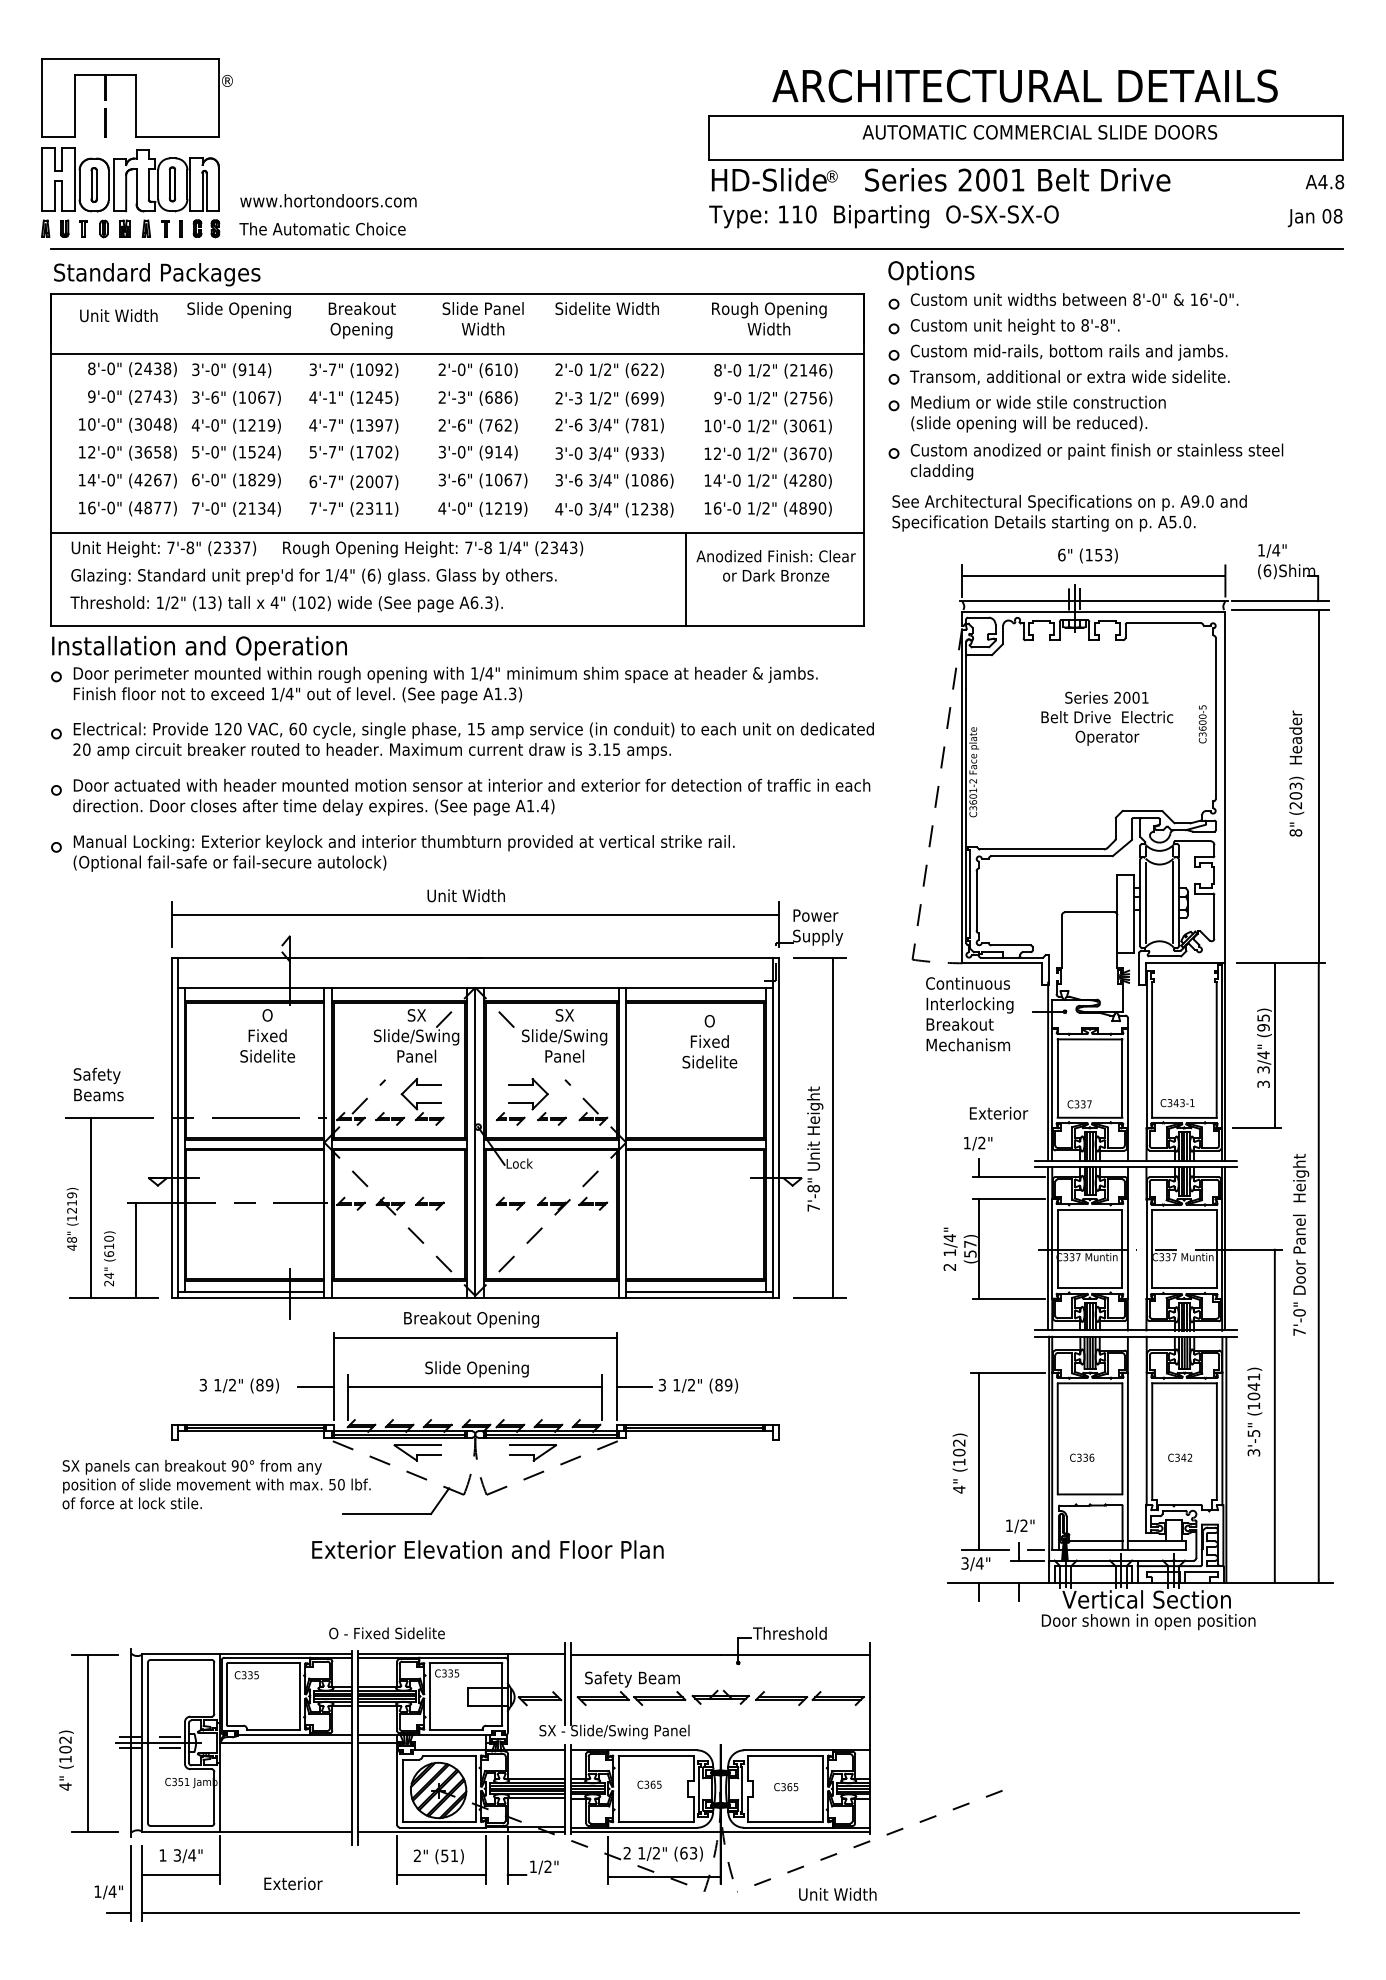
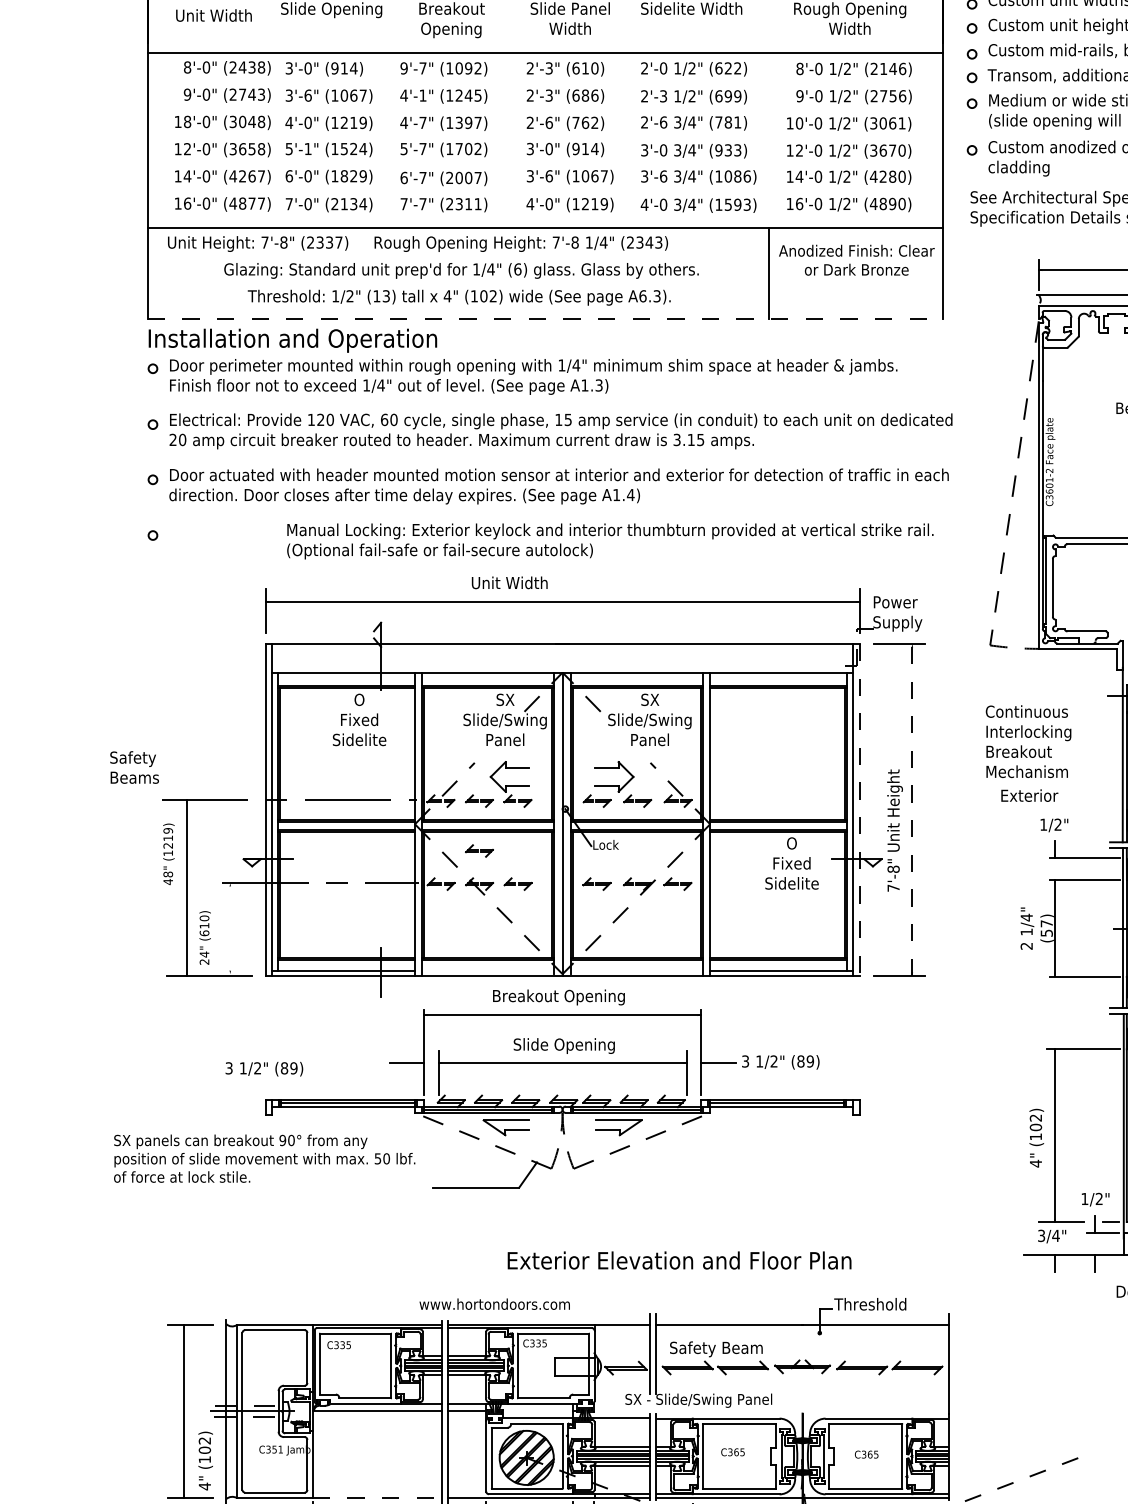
text: (312, 369) -> (403, 68), 3'-7" -> 9'-7"
text: (461, 369) -> (549, 68), 2'-0" -> 2'-3"
text: (91, 424) -> (187, 121), 10'-0" -> 18'-0"
text: (214, 451) -> (307, 148), 5'-0" -> 5'-1"
text: (654, 508) -> (737, 204), (1238) -> (1593)
text: (313, 576) -> (461, 270), moved
text: (286, 604) -> (459, 298), moved
line: (457, 626) -> (545, 319), solid -> dashed
text: (403, 853) -> (609, 541), moved
text: (465, 895) -> (509, 582), moved
text: (969, 1013) -> (1028, 741), moved
text: (709, 1041) -> (791, 863), moved
text: (98, 1084) -> (134, 767), moved
text: (999, 1112) -> (1030, 794), moved
line: (779, 1127) -> (860, 809), solid -> dashed
line: (832, 1127) -> (911, 809), solid -> dashed
part: (390, 1169) -> (479, 850), added
text: (72, 1219) -> (168, 854), moved
line: (135, 1248) -> (230, 927), removed
text: (238, 1385) -> (263, 1068), moved
text: (216, 1484) -> (264, 1158), moved
text: (487, 1549) -> (679, 1260), moved
text: (405, 1633) -> (494, 1304), O - Fixed Sidelite -> www.hortondoors.com
text: (66, 1760) -> (205, 1460), moved
line: (286, 1831) -> (377, 1498), solid -> dashed

